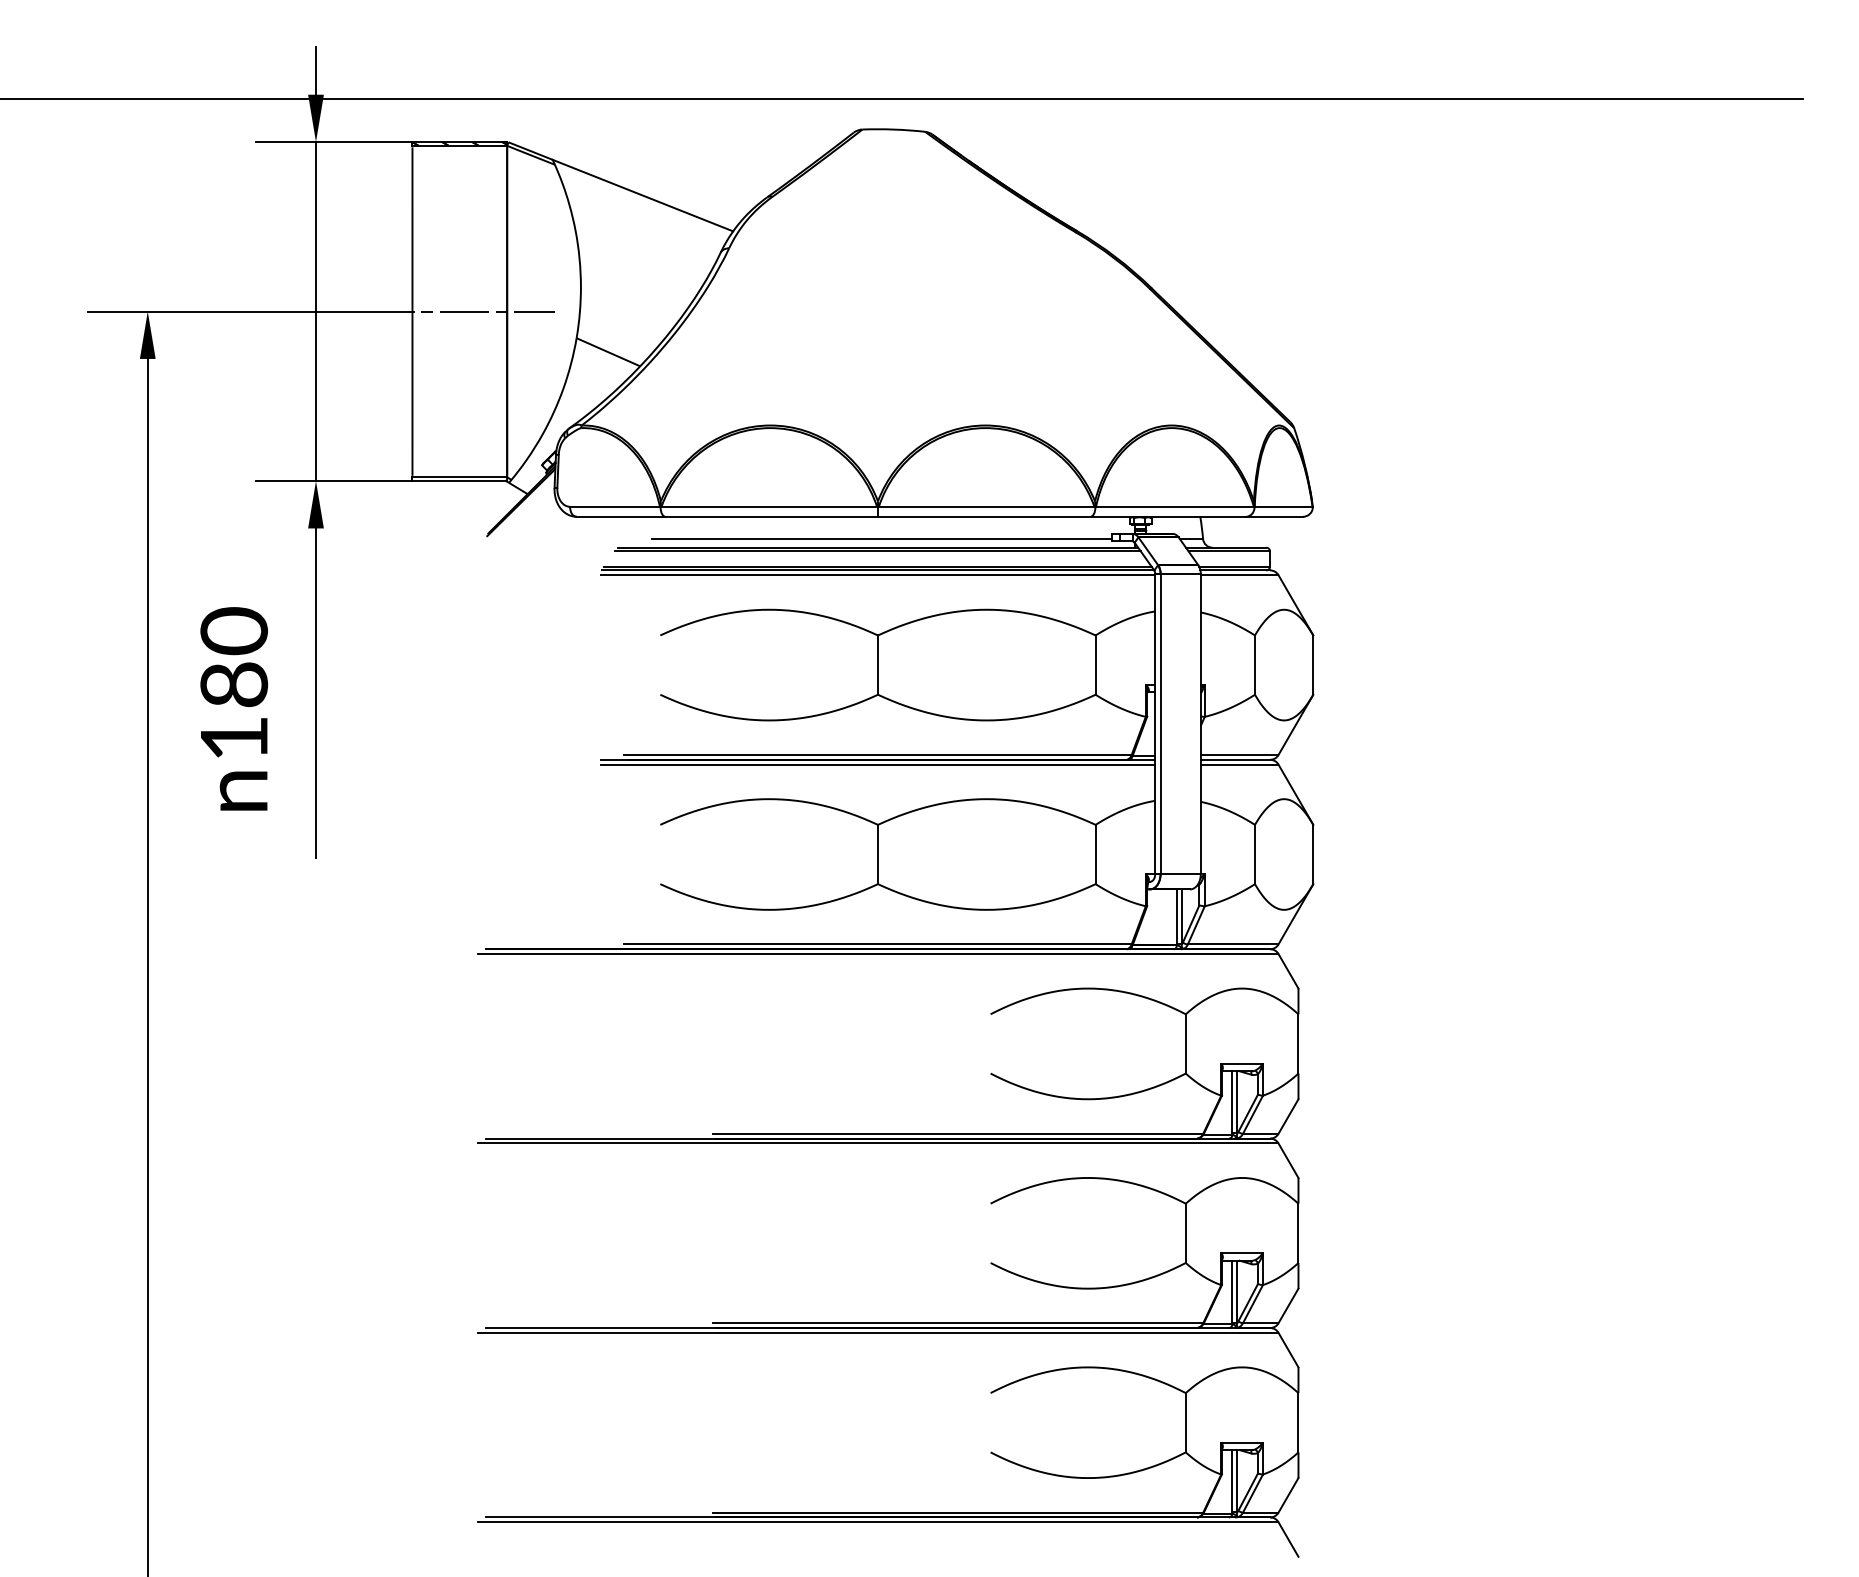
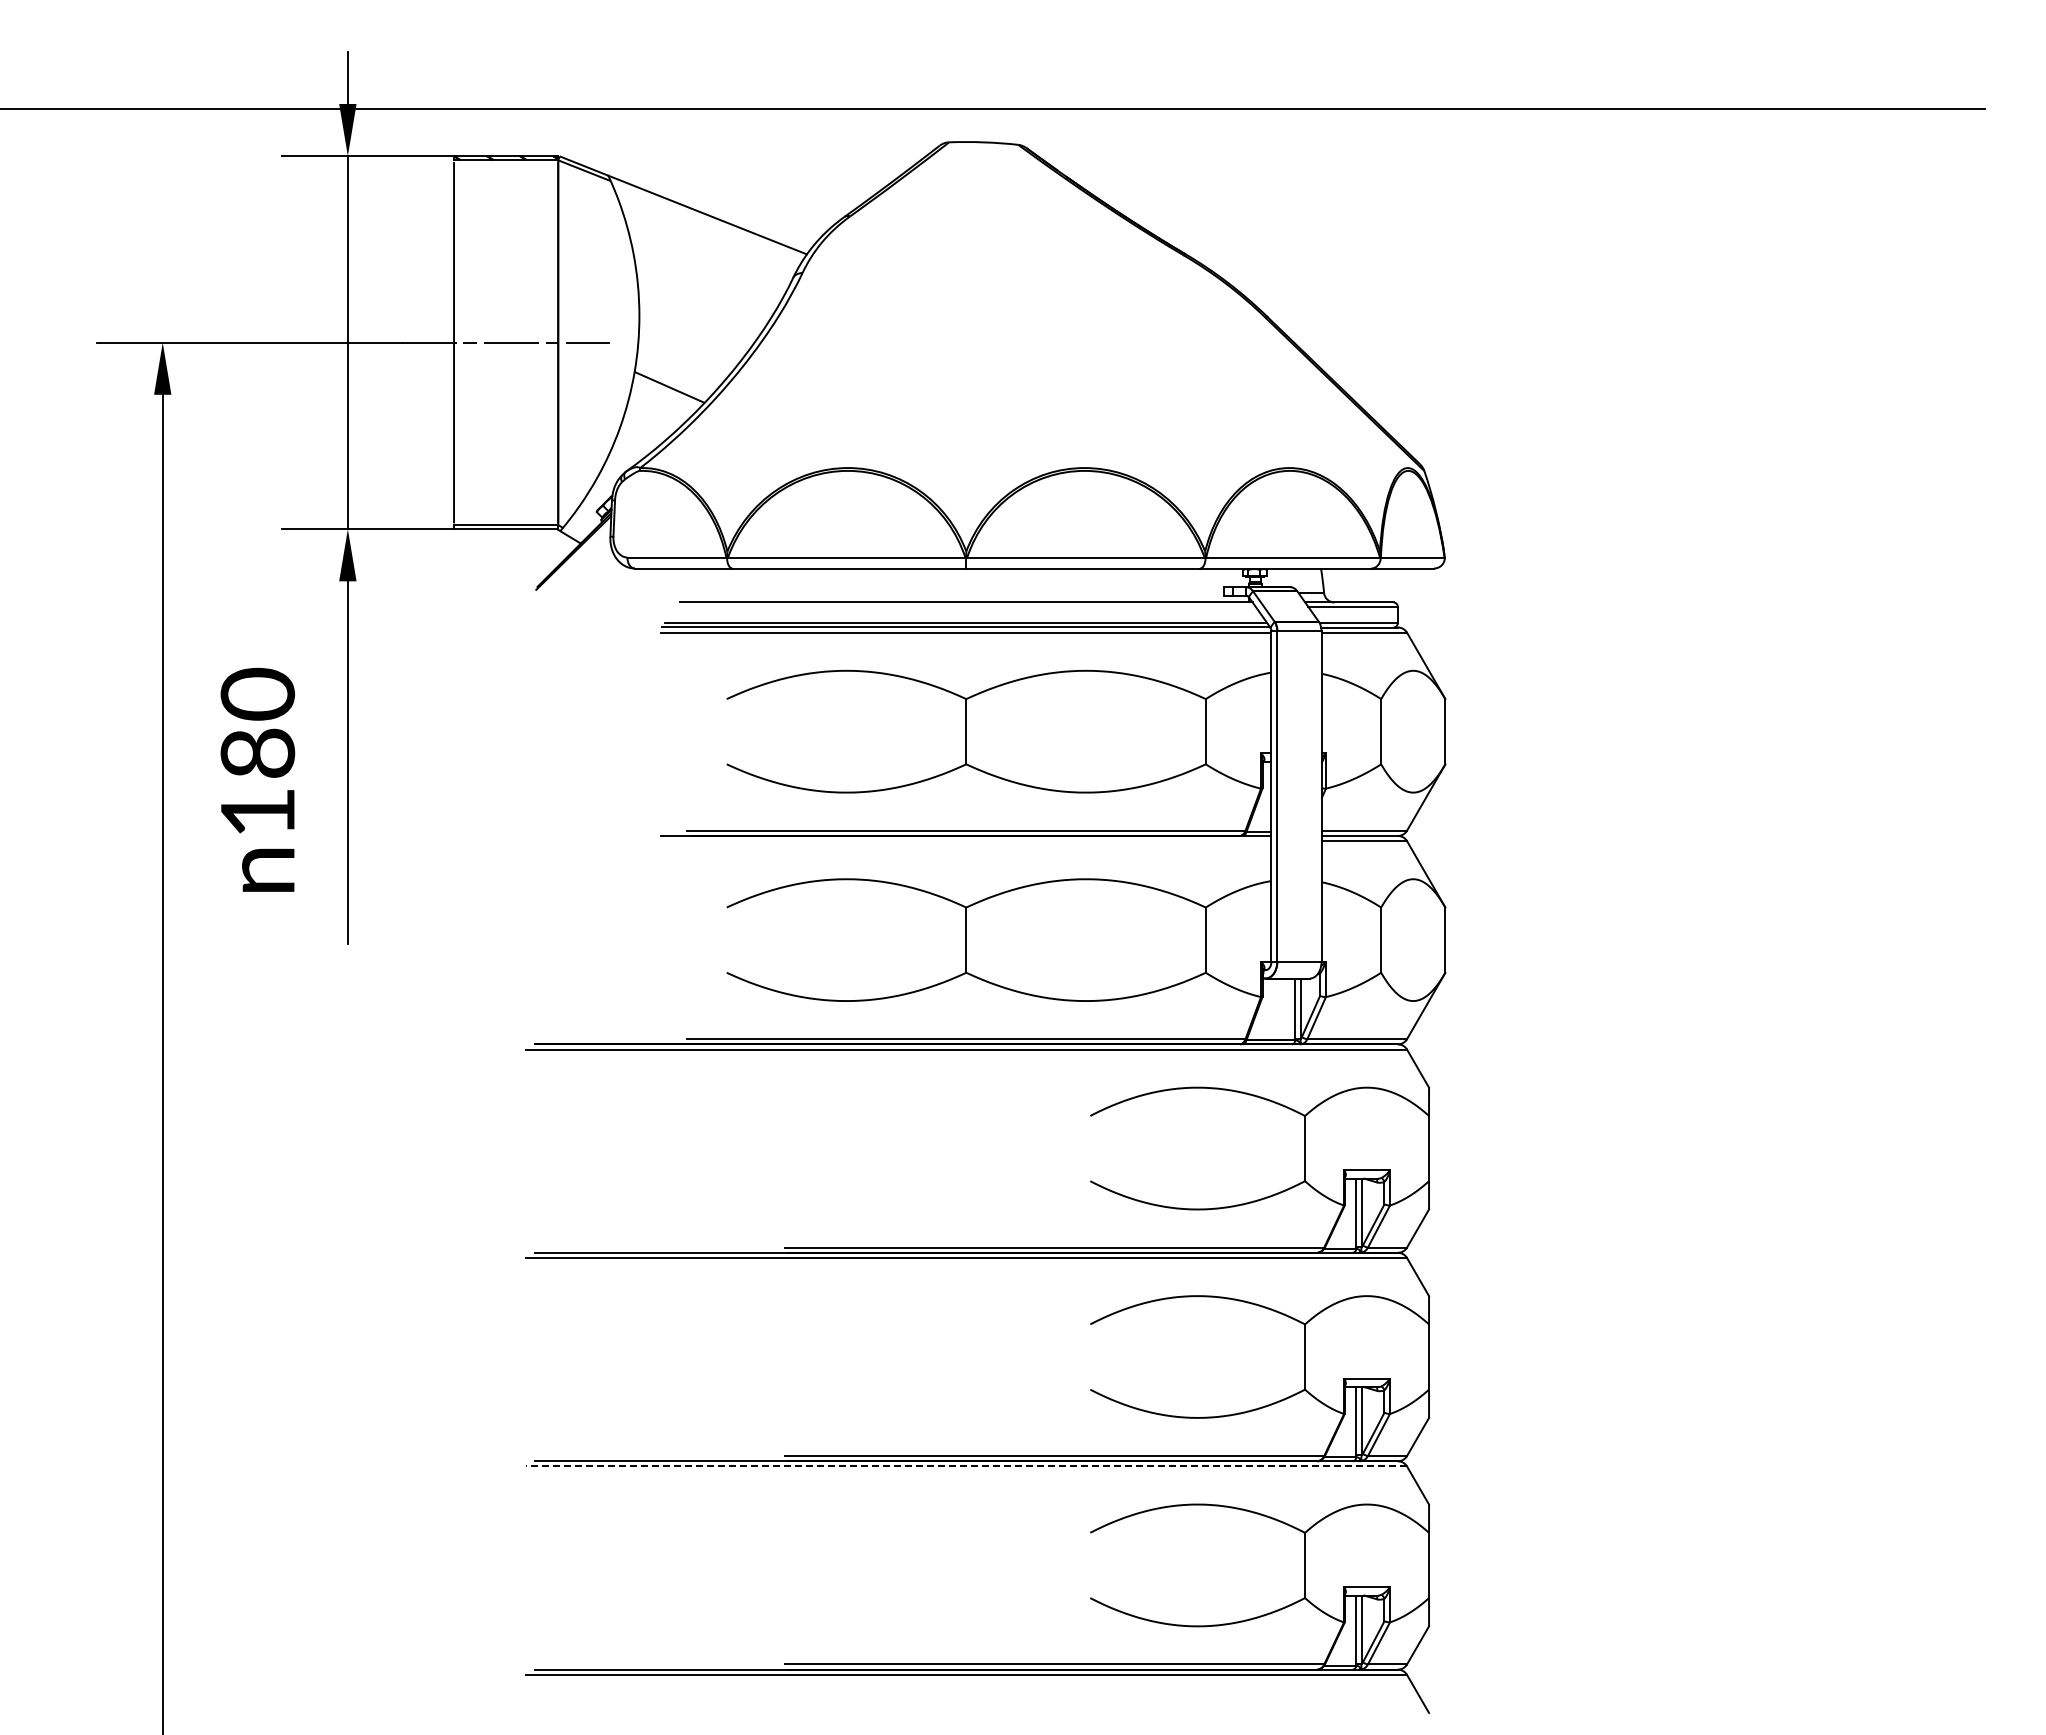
line: (881, 539) -> (970, 593), removed
line: (878, 551) -> (966, 606), removed
line: (878, 764) -> (966, 841), removed
line: (878, 1332) -> (966, 1466), solid -> dashed

